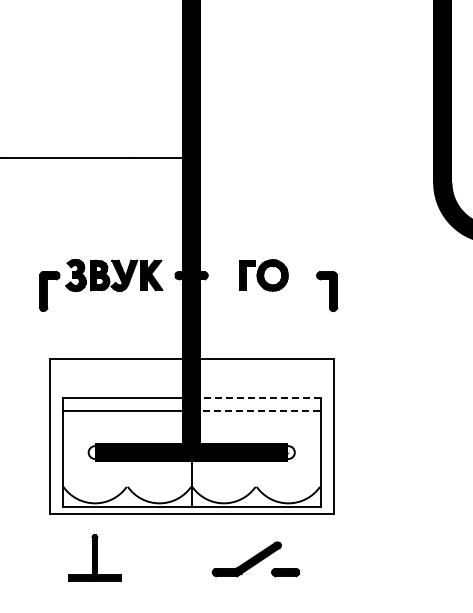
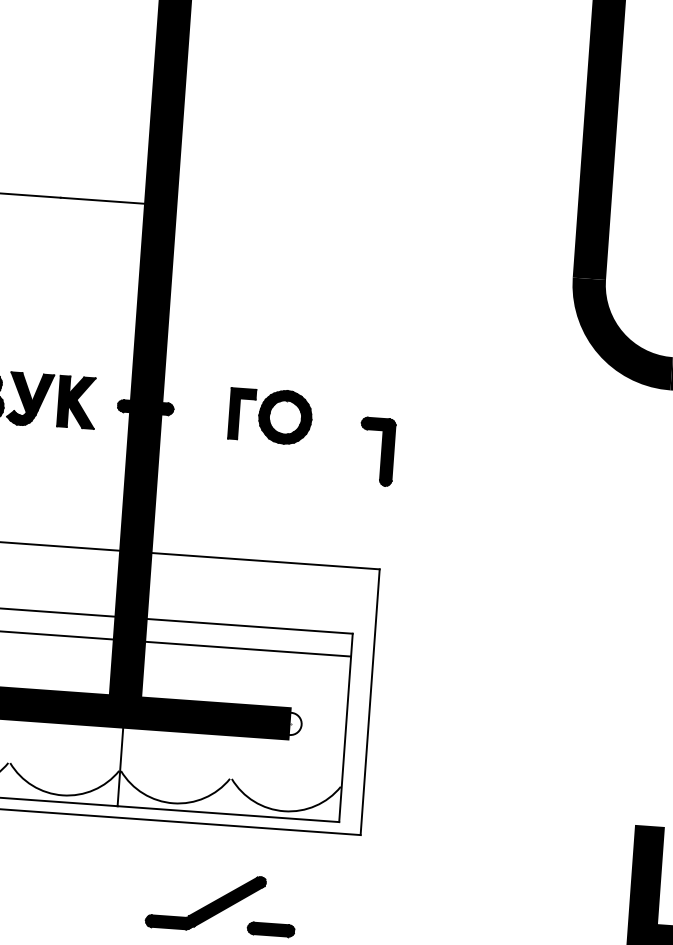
line: (255, 397) -> (240, 625), dashed -> solid
line: (255, 411) -> (239, 649), dashed -> solid

